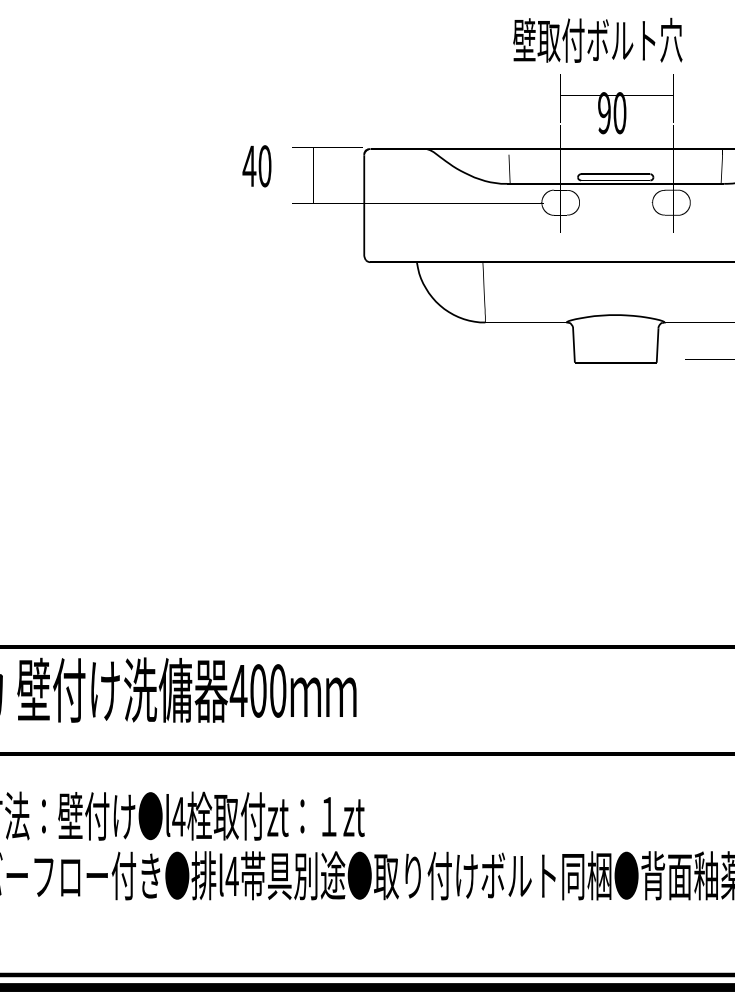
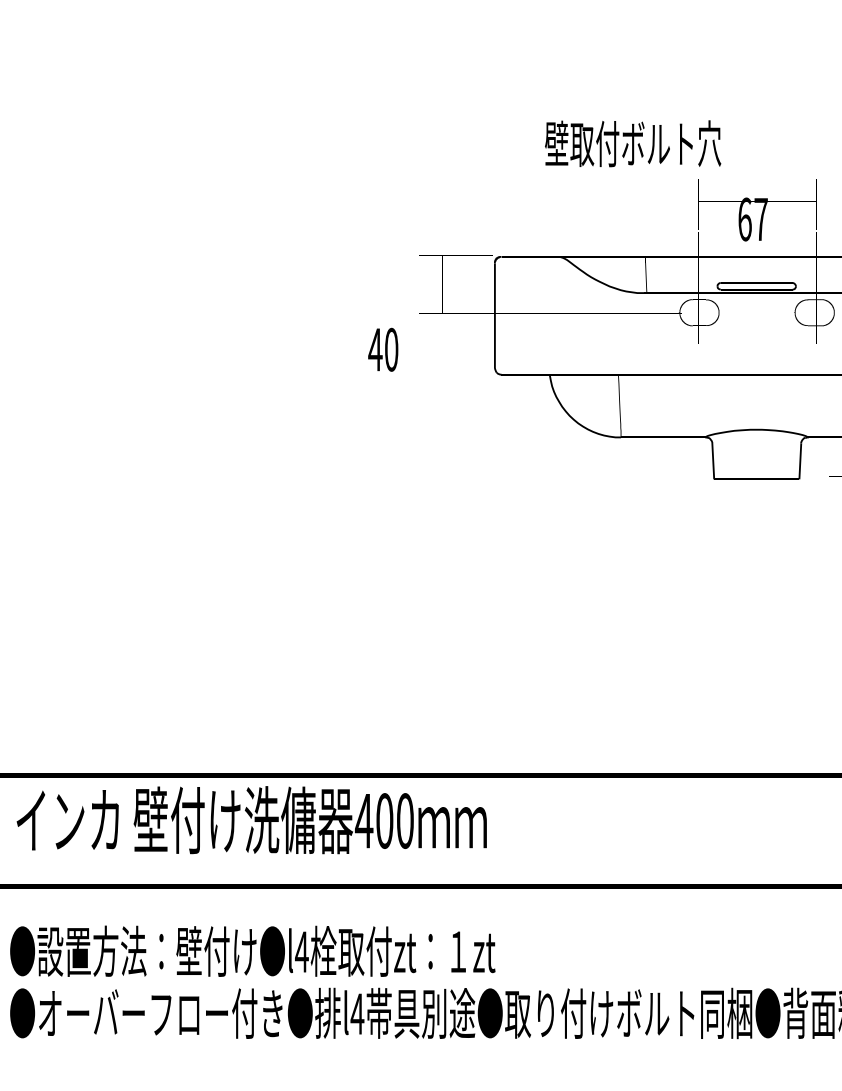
text: (598, 40) -> (633, 143), moved
text: (611, 113) -> (752, 219), 90 -> 67
text: (257, 165) -> (383, 349), moved

